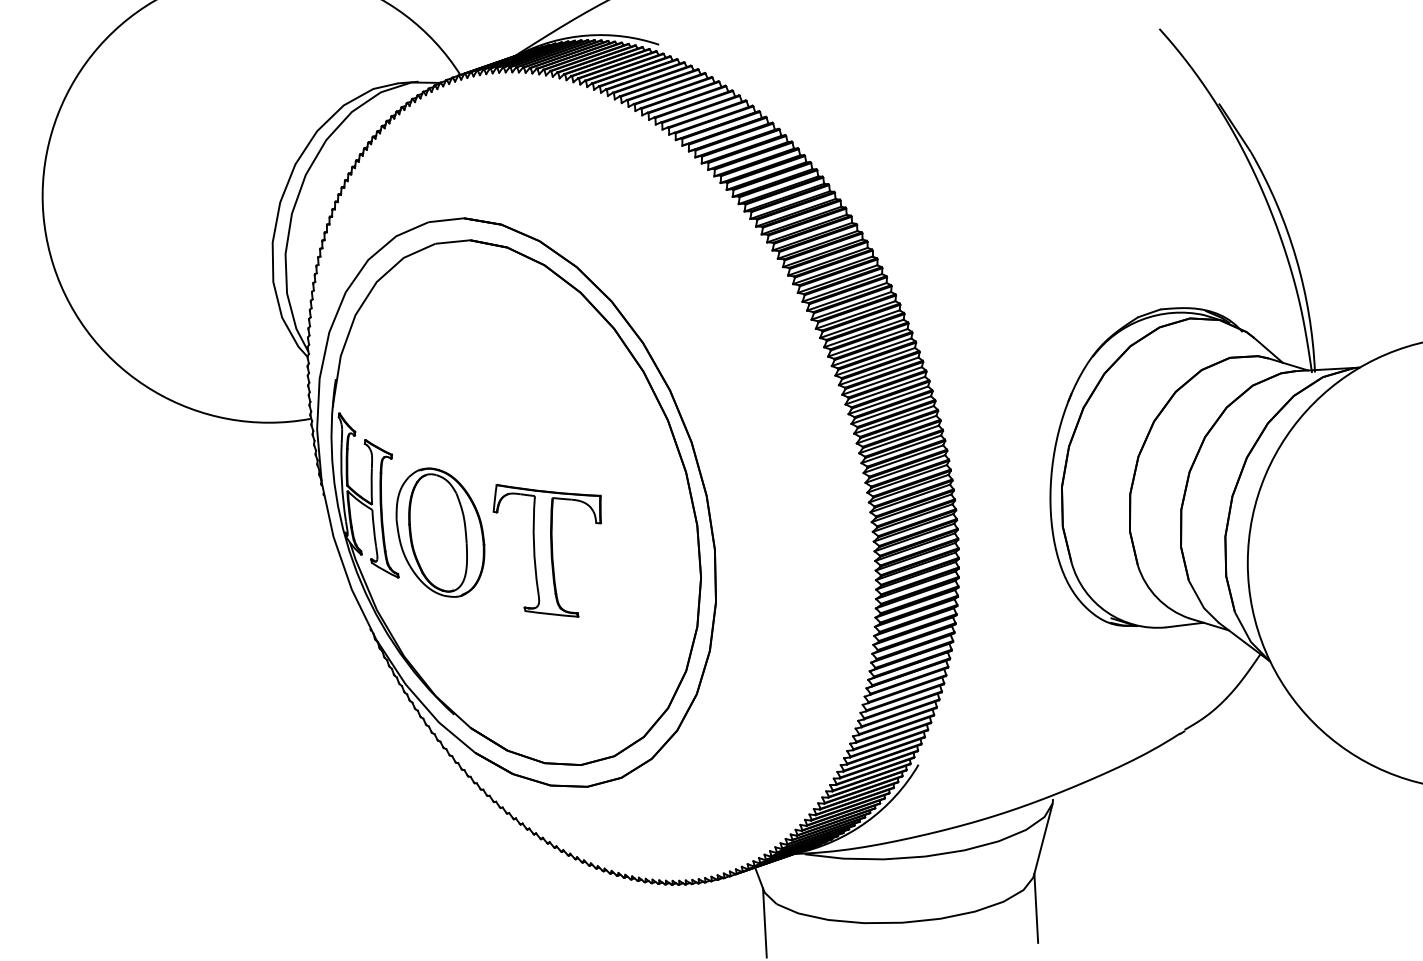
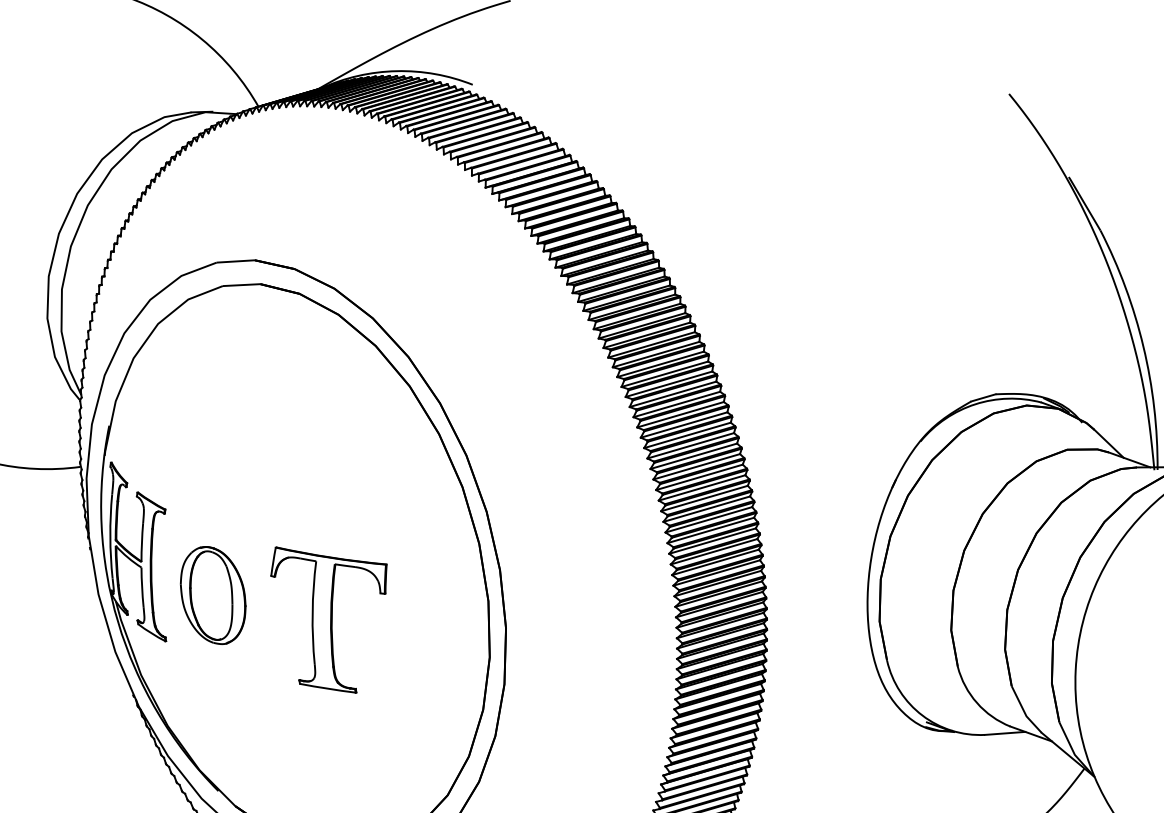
part: (440, 532) -> (213, 595), size x0.7

